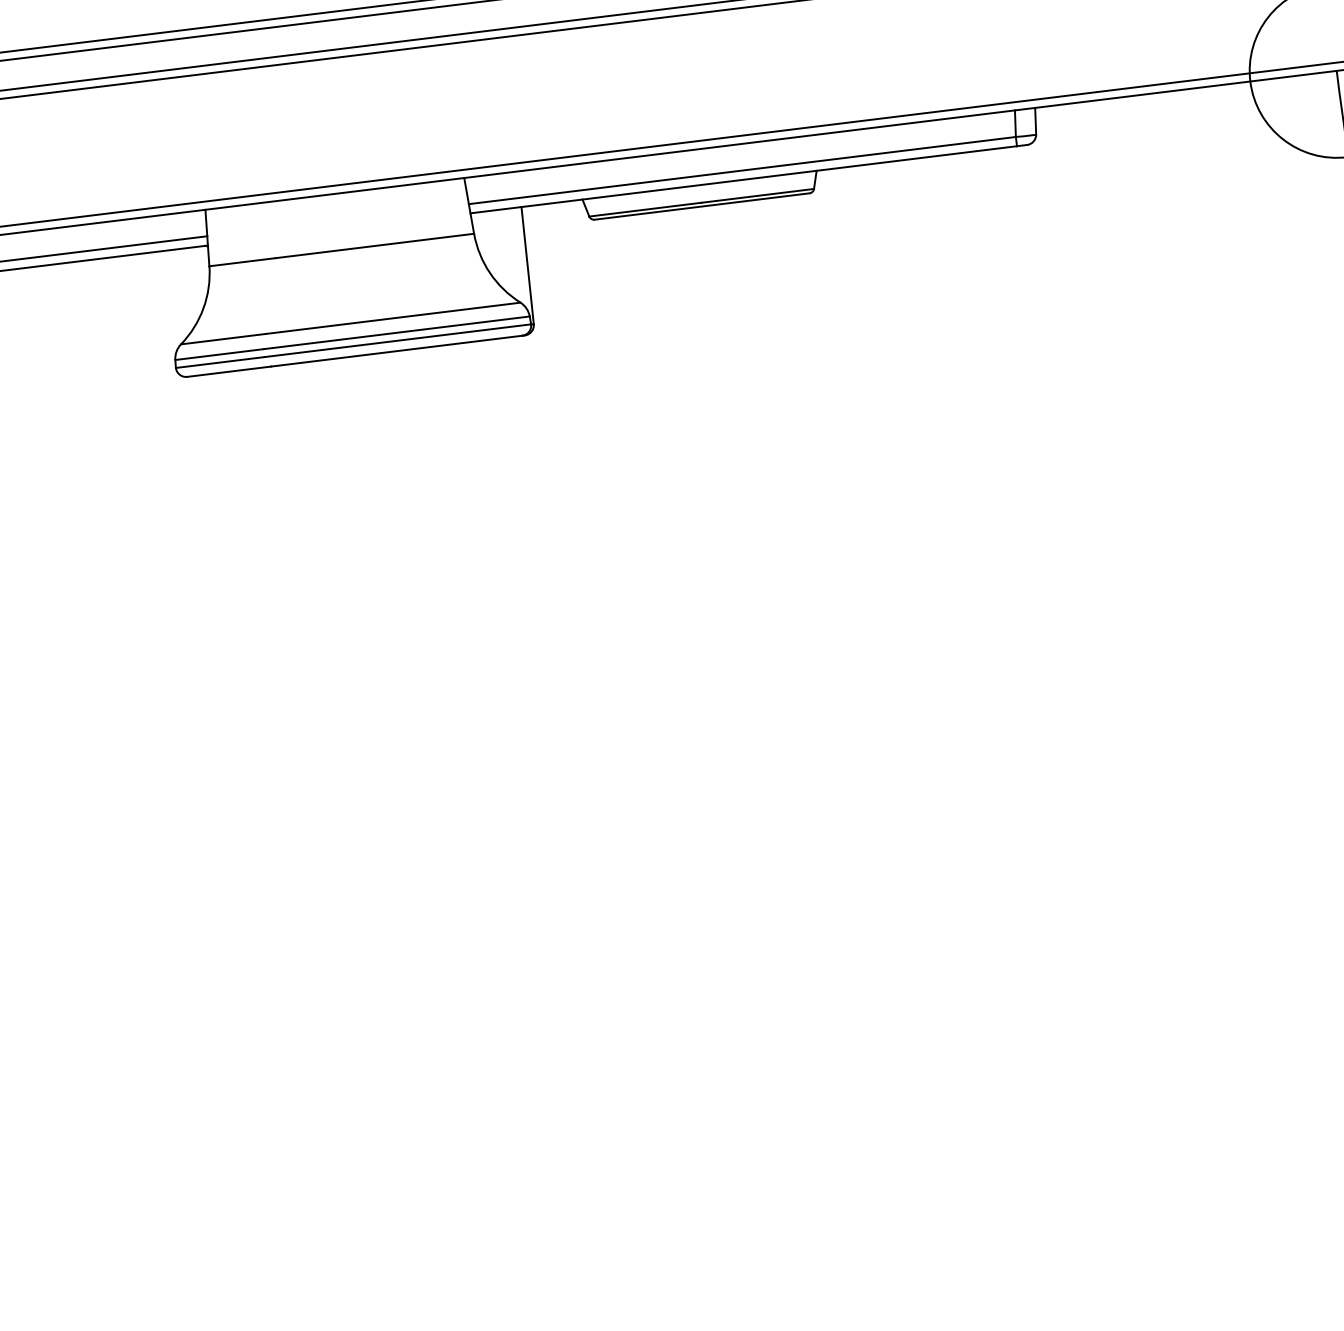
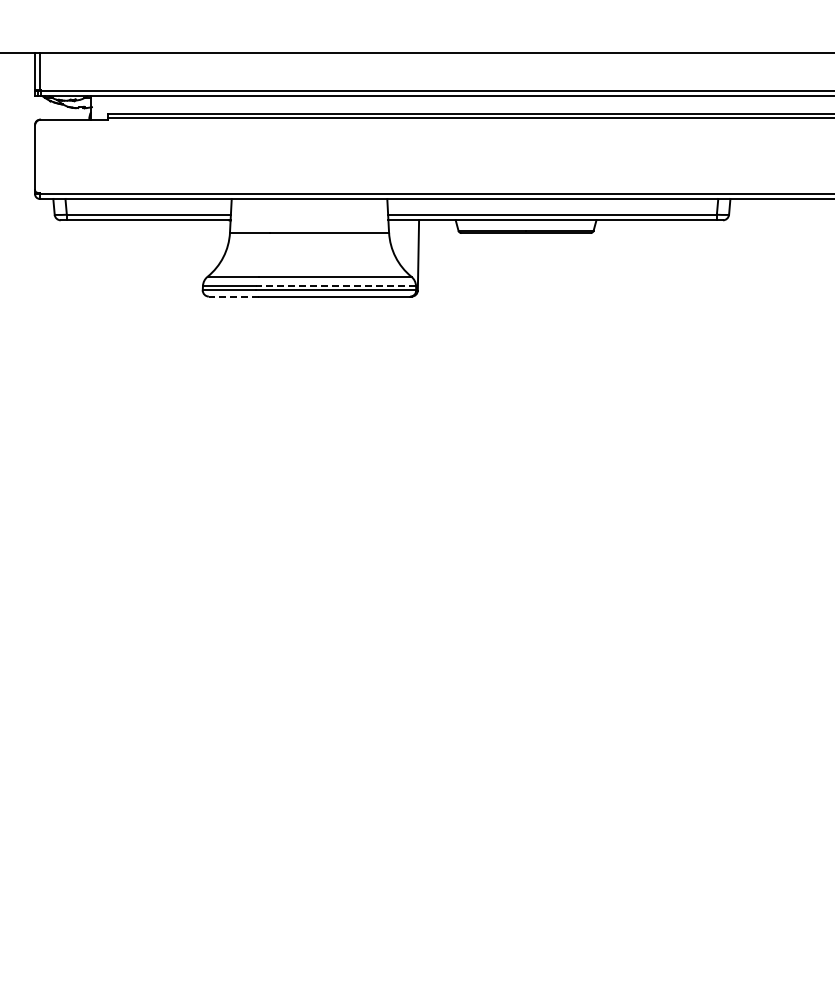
line: (397, 332) -> (336, 285), solid -> dashed
line: (228, 371) -> (233, 296), solid -> dashed

